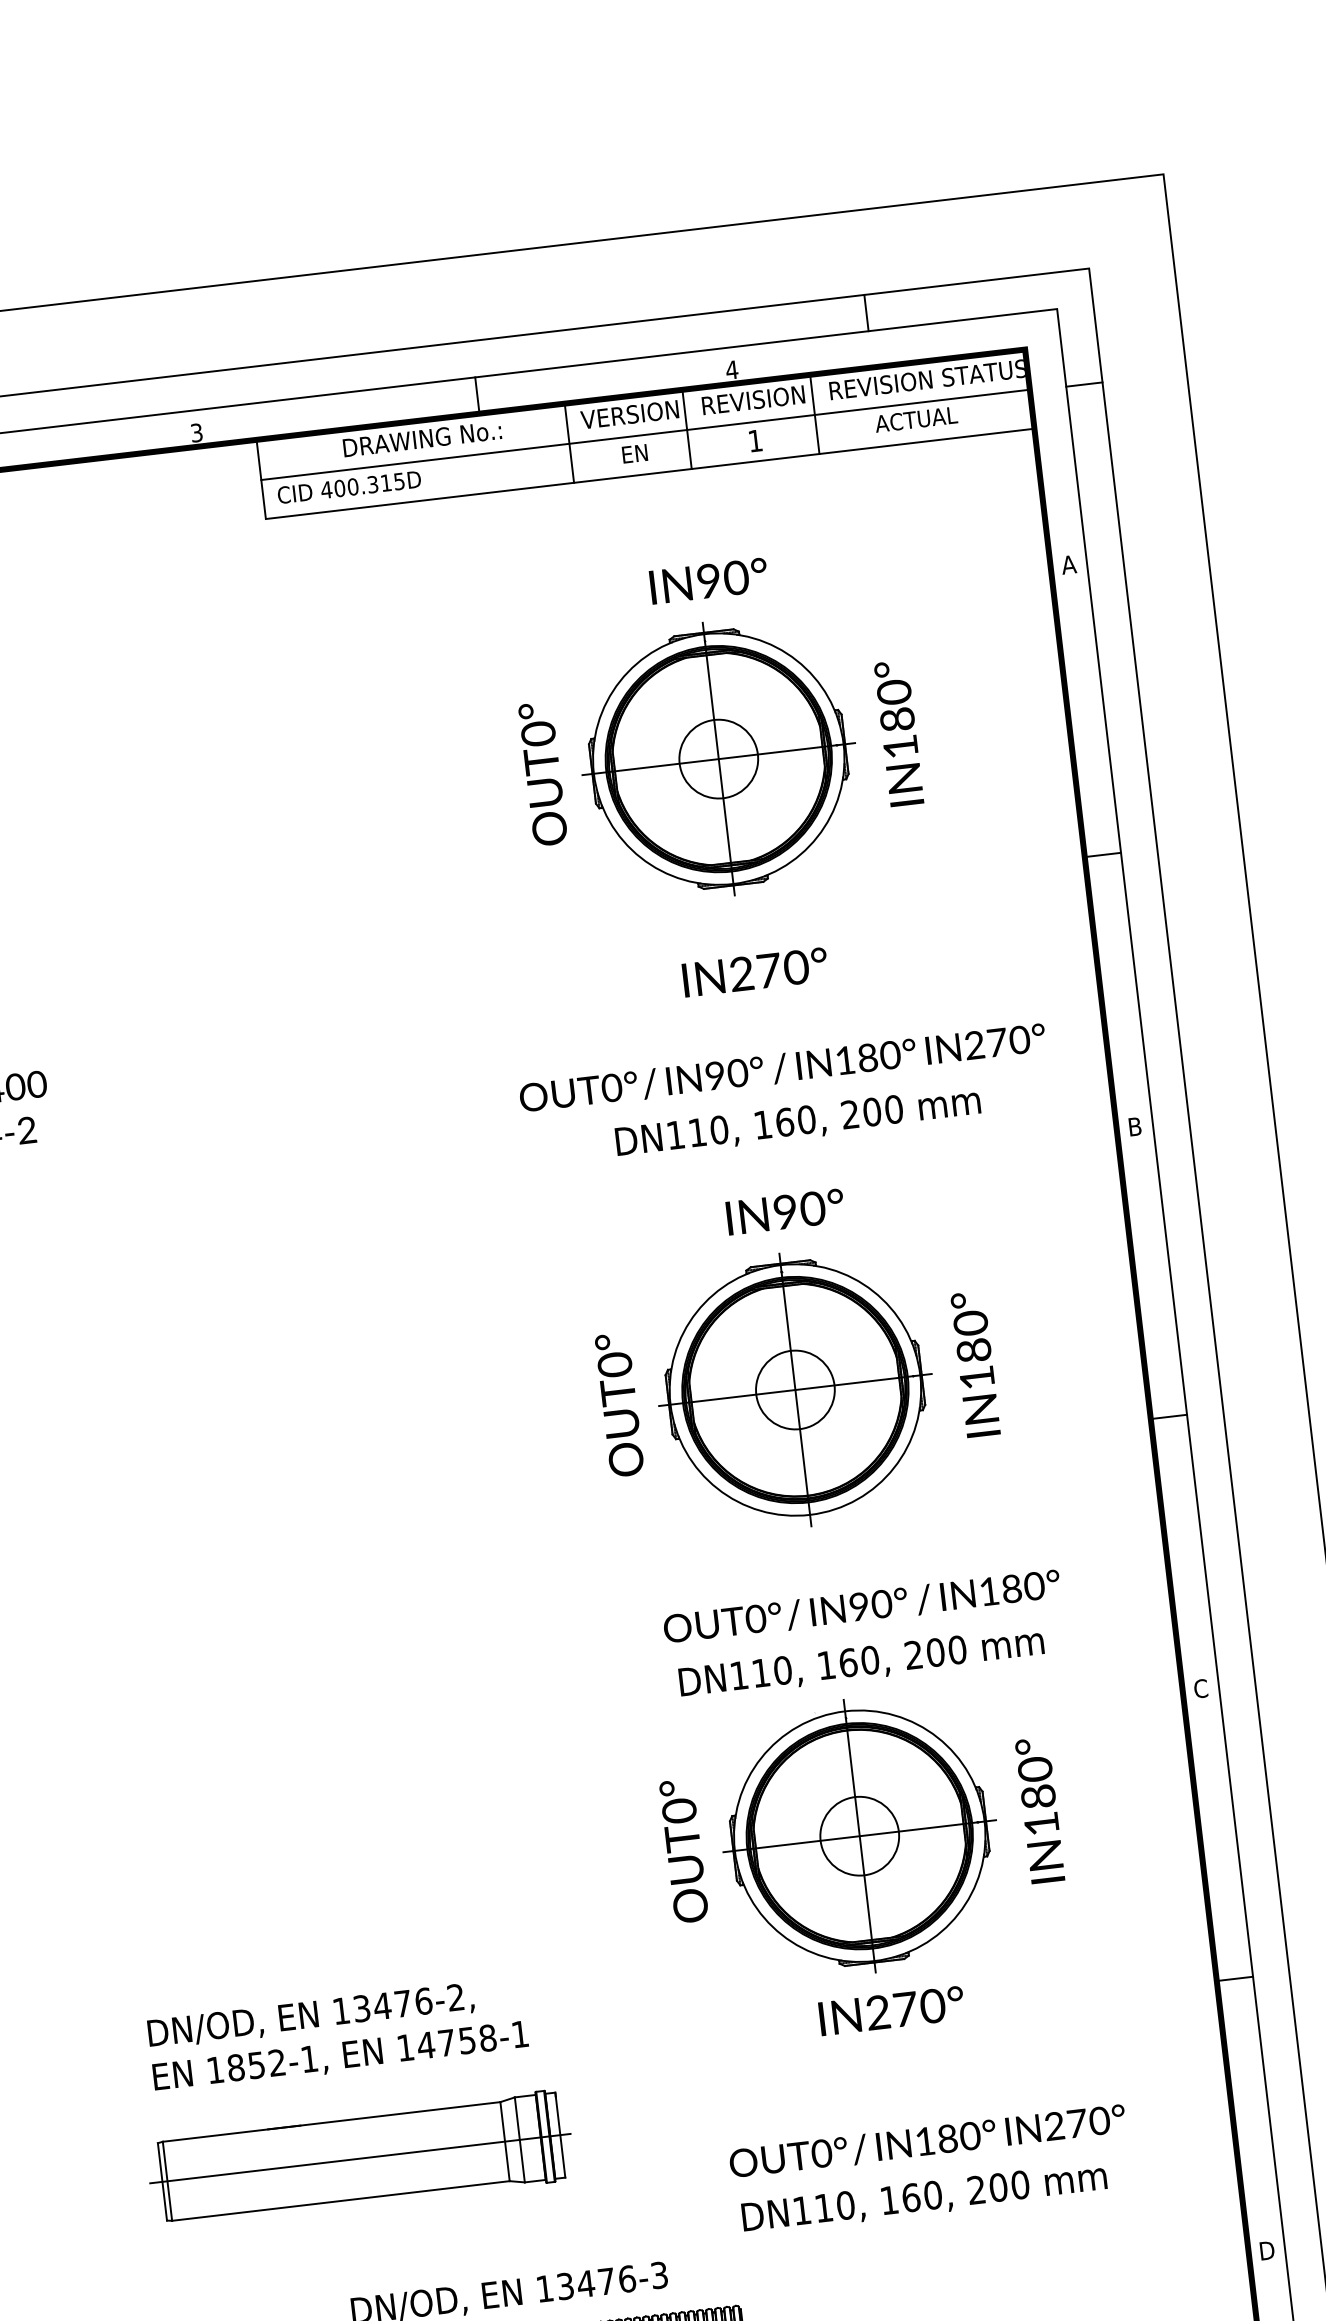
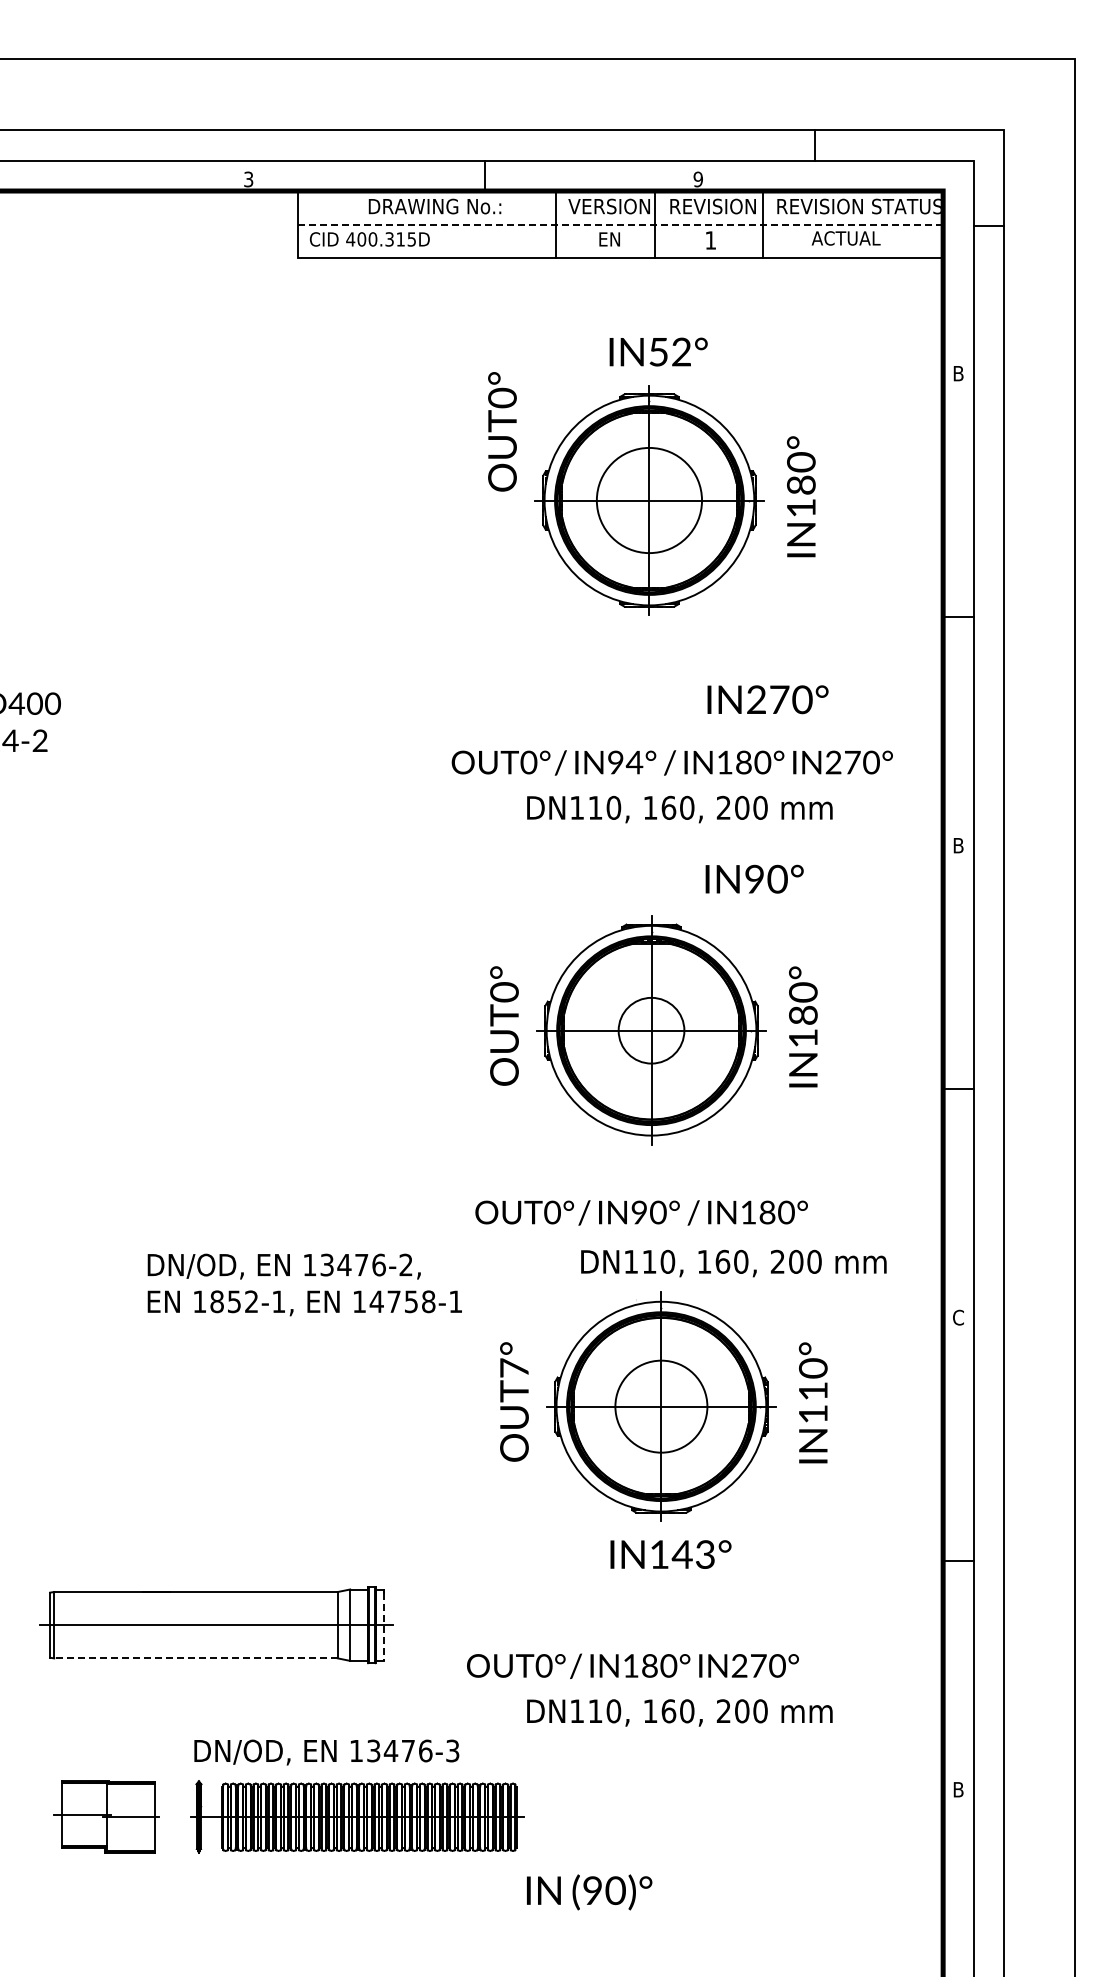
text: (732, 370) -> (698, 179), 4 -> 9
line: (645, 434) -> (620, 224), solid -> dashed
text: (1068, 564) -> (958, 373), A -> B
text: (723, 578) -> (670, 351), IN90° -> IN52°
circle: (718, 759) -> (649, 500), size x1.6
text: (543, 773) -> (502, 431), moved
text: (754, 972) -> (767, 699), moved
text: (737, 1073) -> (634, 762), IN90° -> IN94°
text: (785, 1211) -> (754, 878), moved
text: (861, 1606) -> (641, 1212), moved
text: (861, 1663) -> (733, 1263), moved
text: (1037, 1795) -> (812, 1390), IN180° -> IN110°
text: (679, 1811) -> (514, 1368), OUT0° -> OUT7°
circle: (859, 1836) -> (661, 1406), size x1.4
text: (905, 2009) -> (682, 1554), IN270° -> IN143°
text: (337, 2034) -> (304, 1284), moved
line: (560, 2137) -> (384, 1627), solid -> dashed
text: (927, 2140) -> (632, 1665), moved
line: (341, 2201) -> (196, 1658), solid -> dashed
text: (1266, 2250) -> (958, 1789), D -> B

